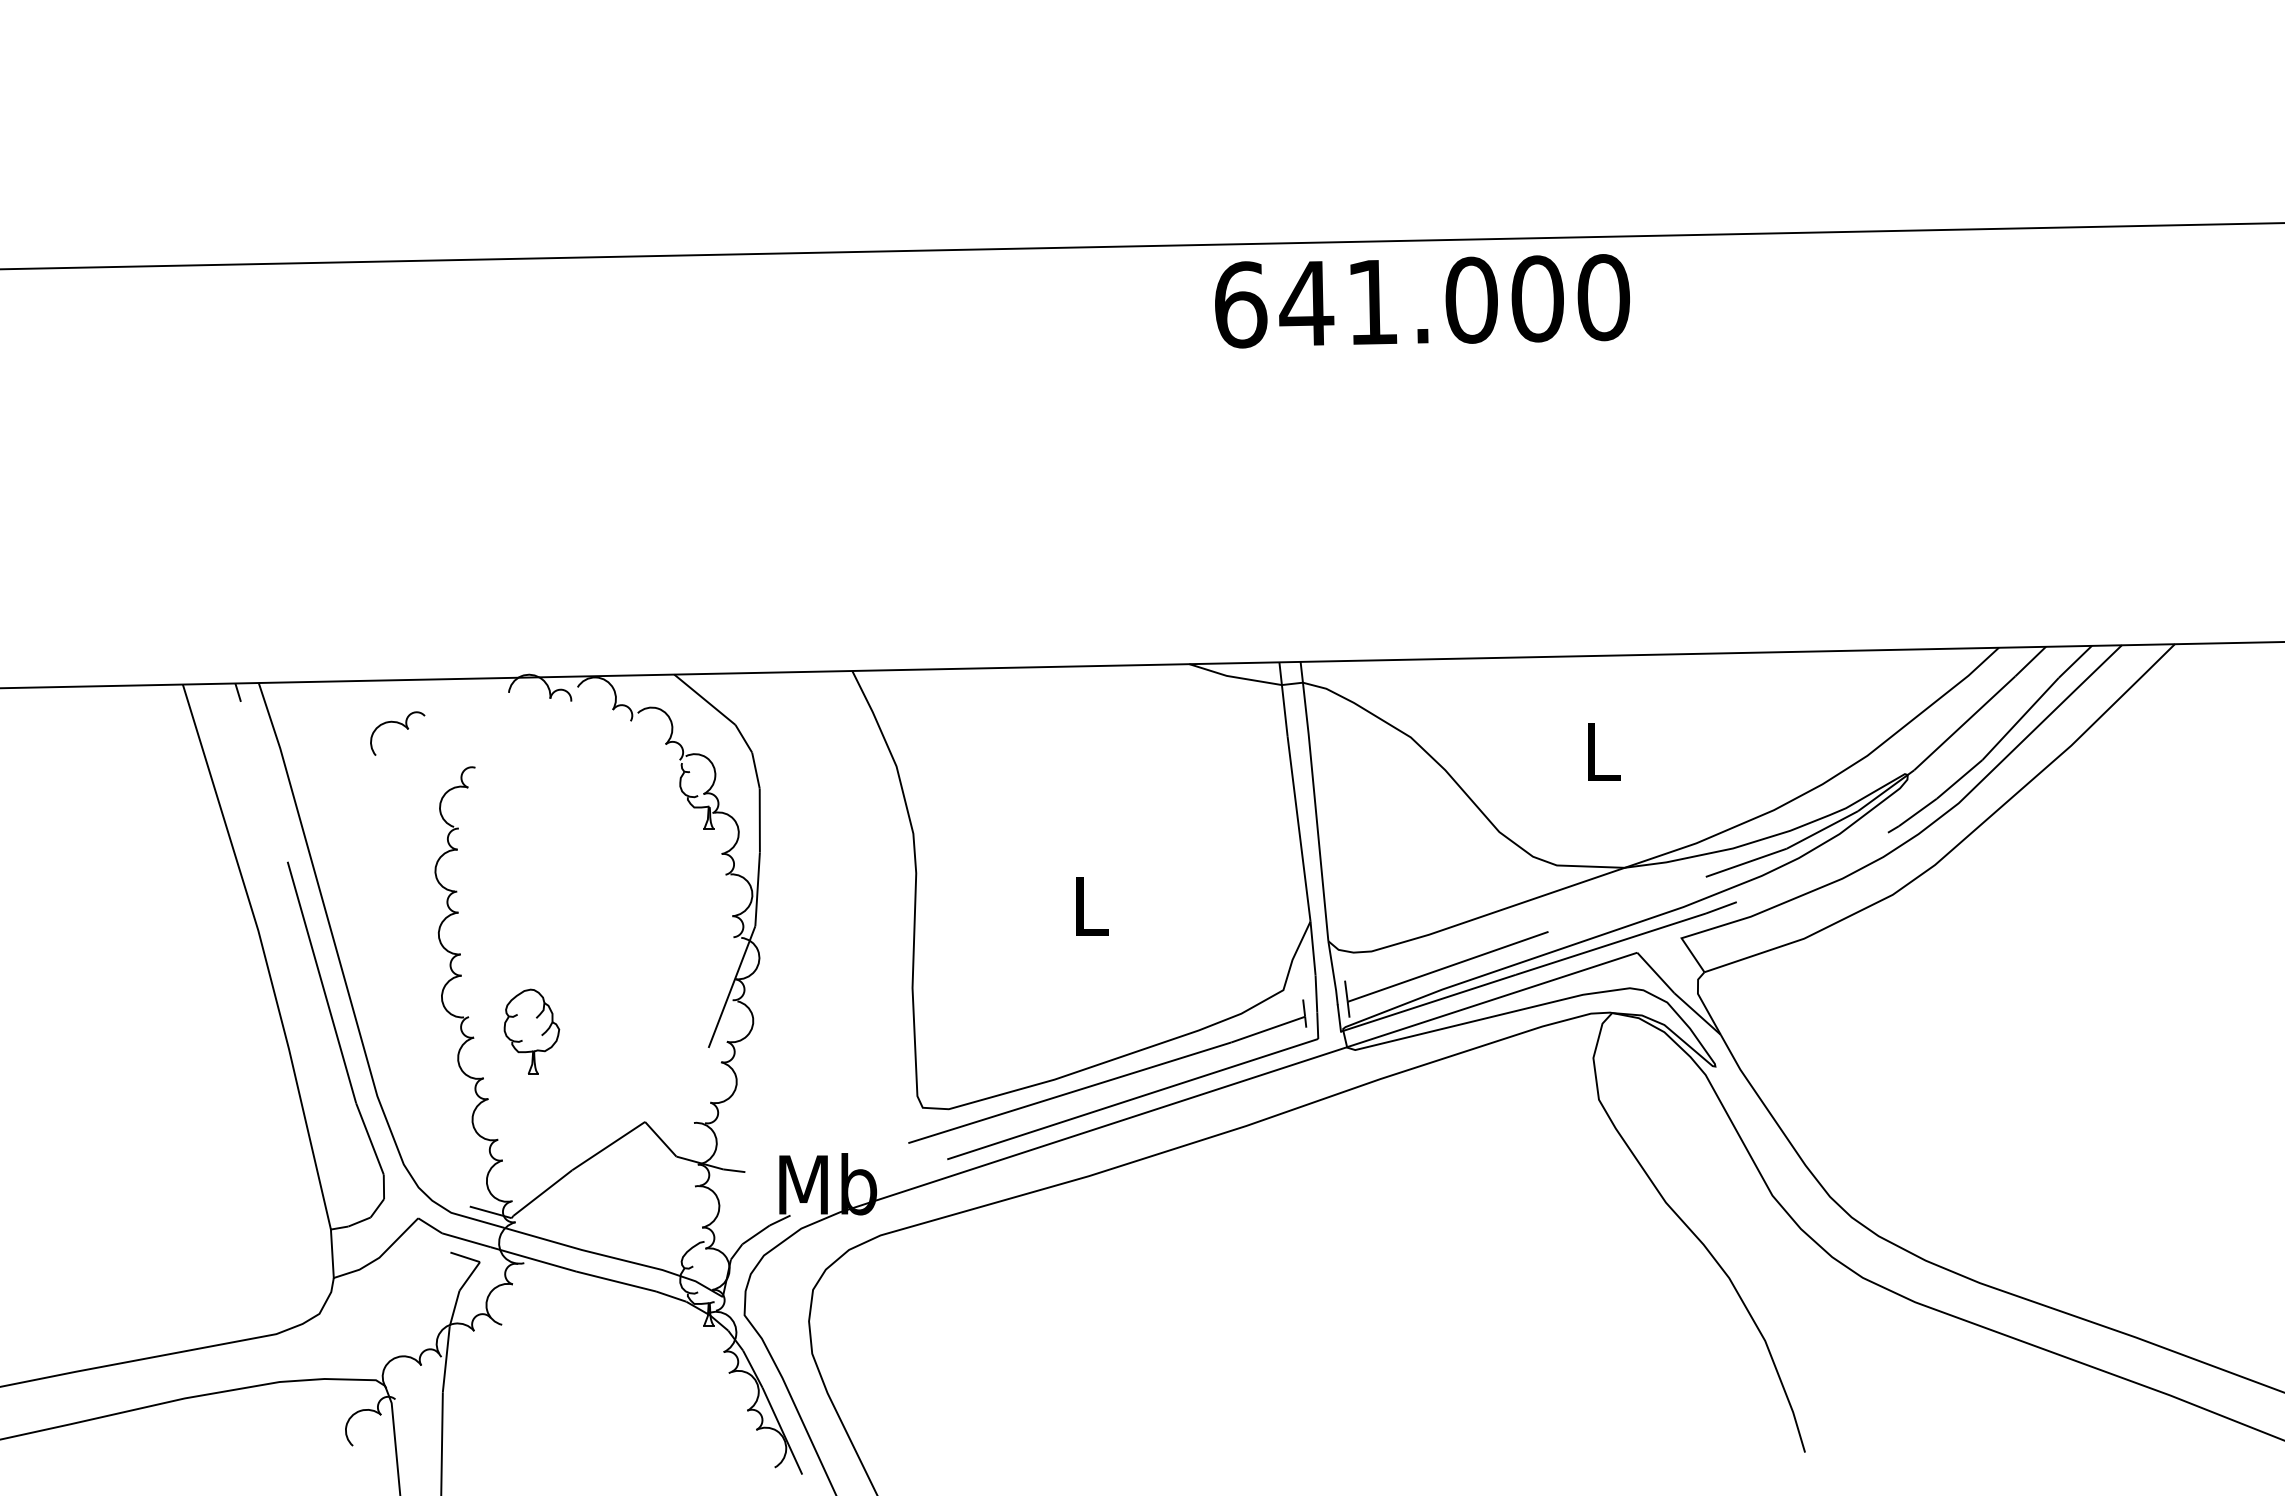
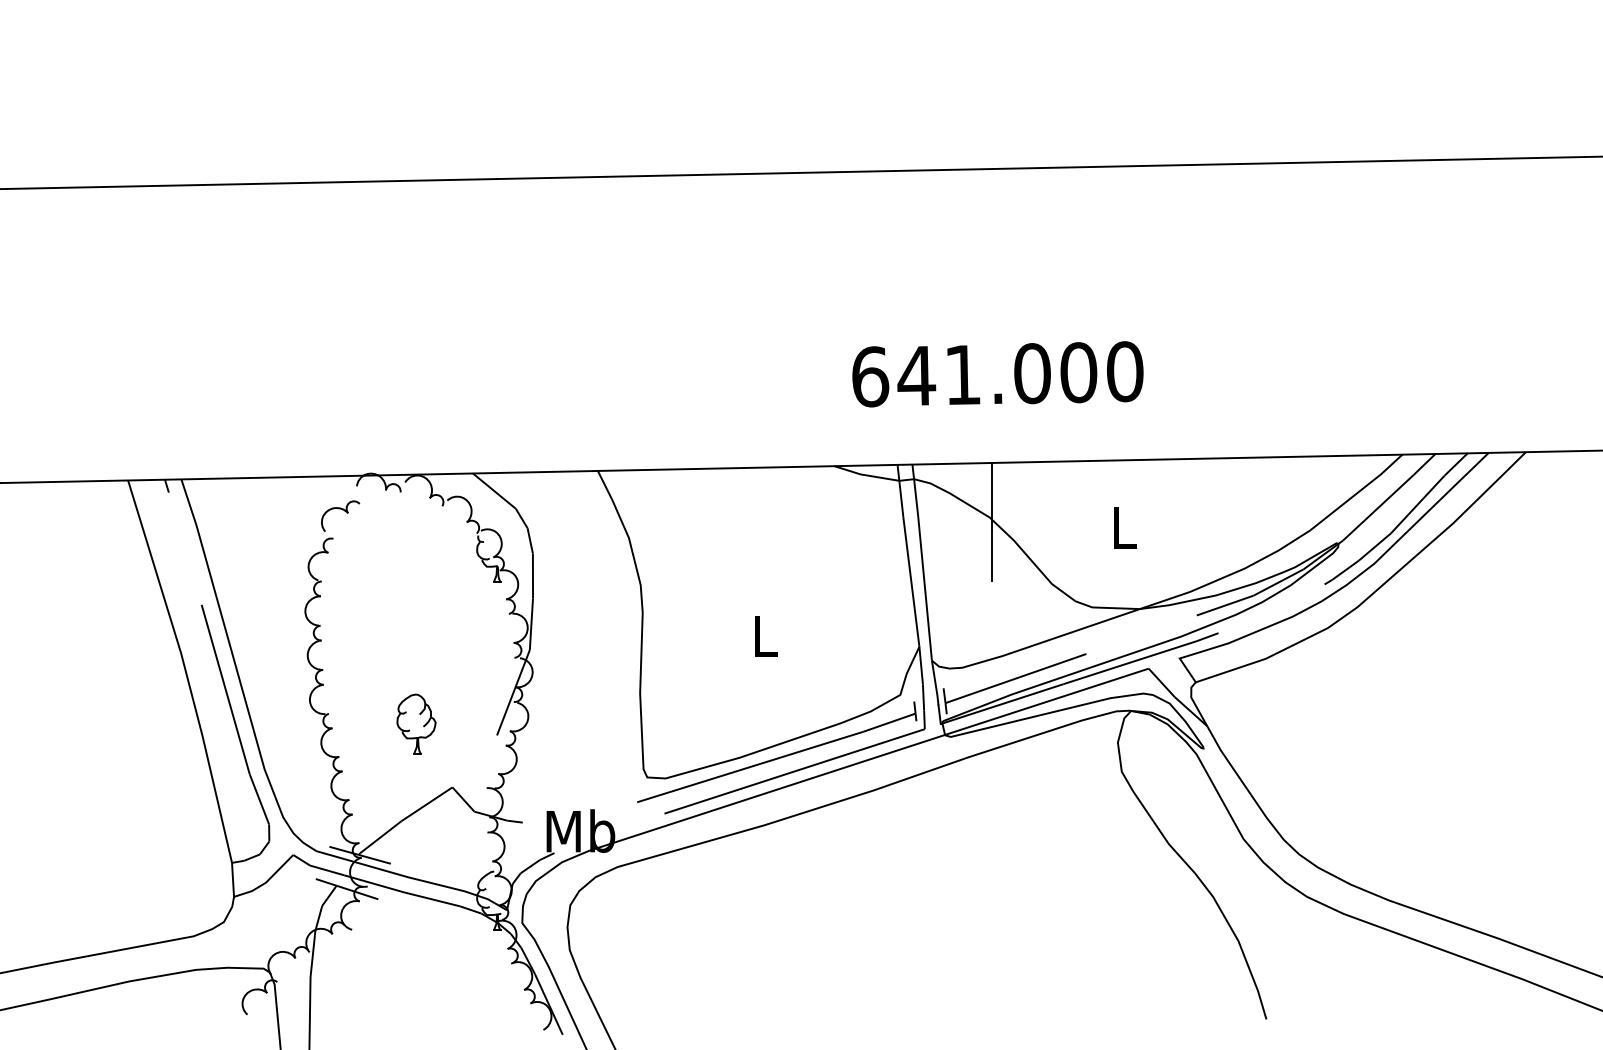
text: (1422, 301) -> (997, 374), moved
part: (399, 724) -> (341, 509), moved
line: (1413, 743) -> (991, 521), added
part: (531, 1031) -> (416, 723), moved
line: (534, 1224) -> (374, 859), added
line: (509, 1271) -> (357, 892), added

